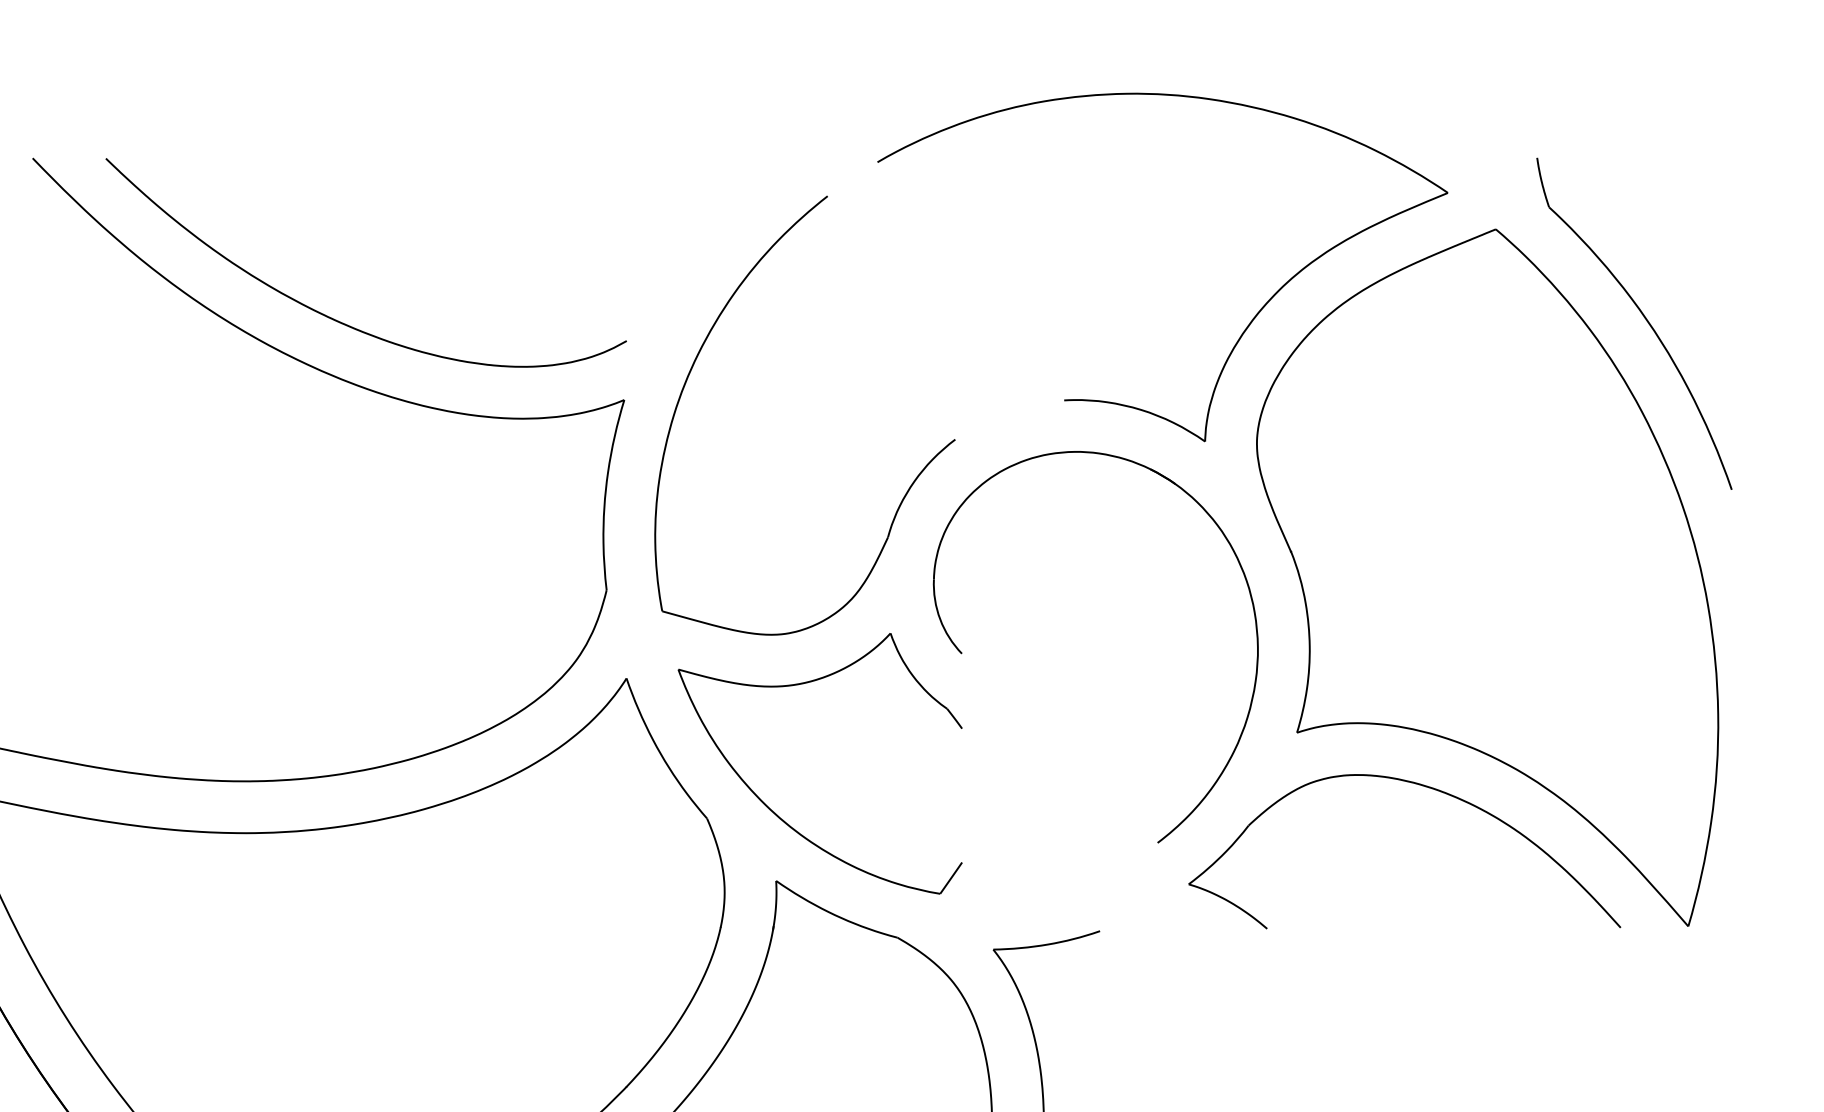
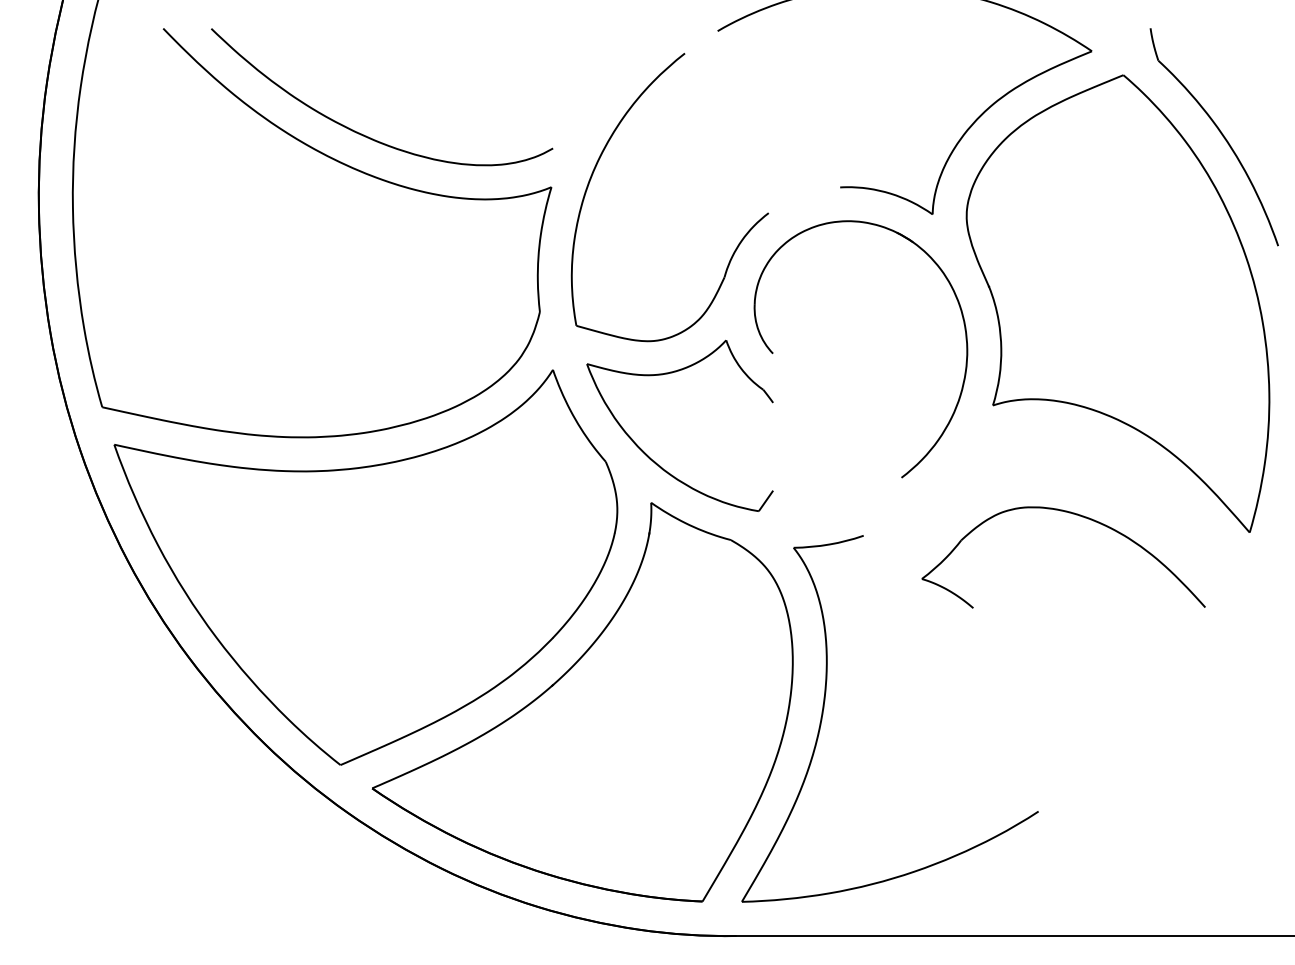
part: (1418, 786) -> (1072, 514), moved

